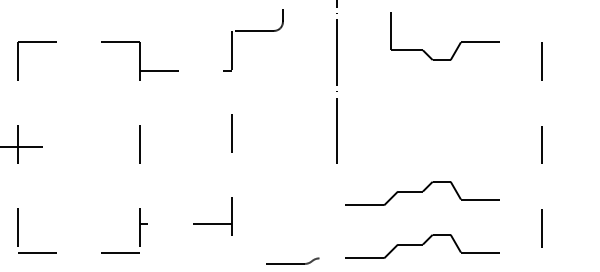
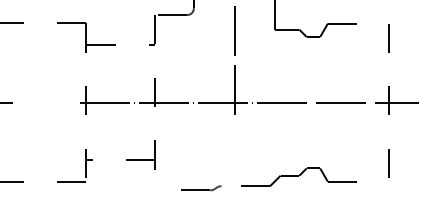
line: (356, 147) -> (249, 102), added
part: (422, 193) -> (298, 137), removed

